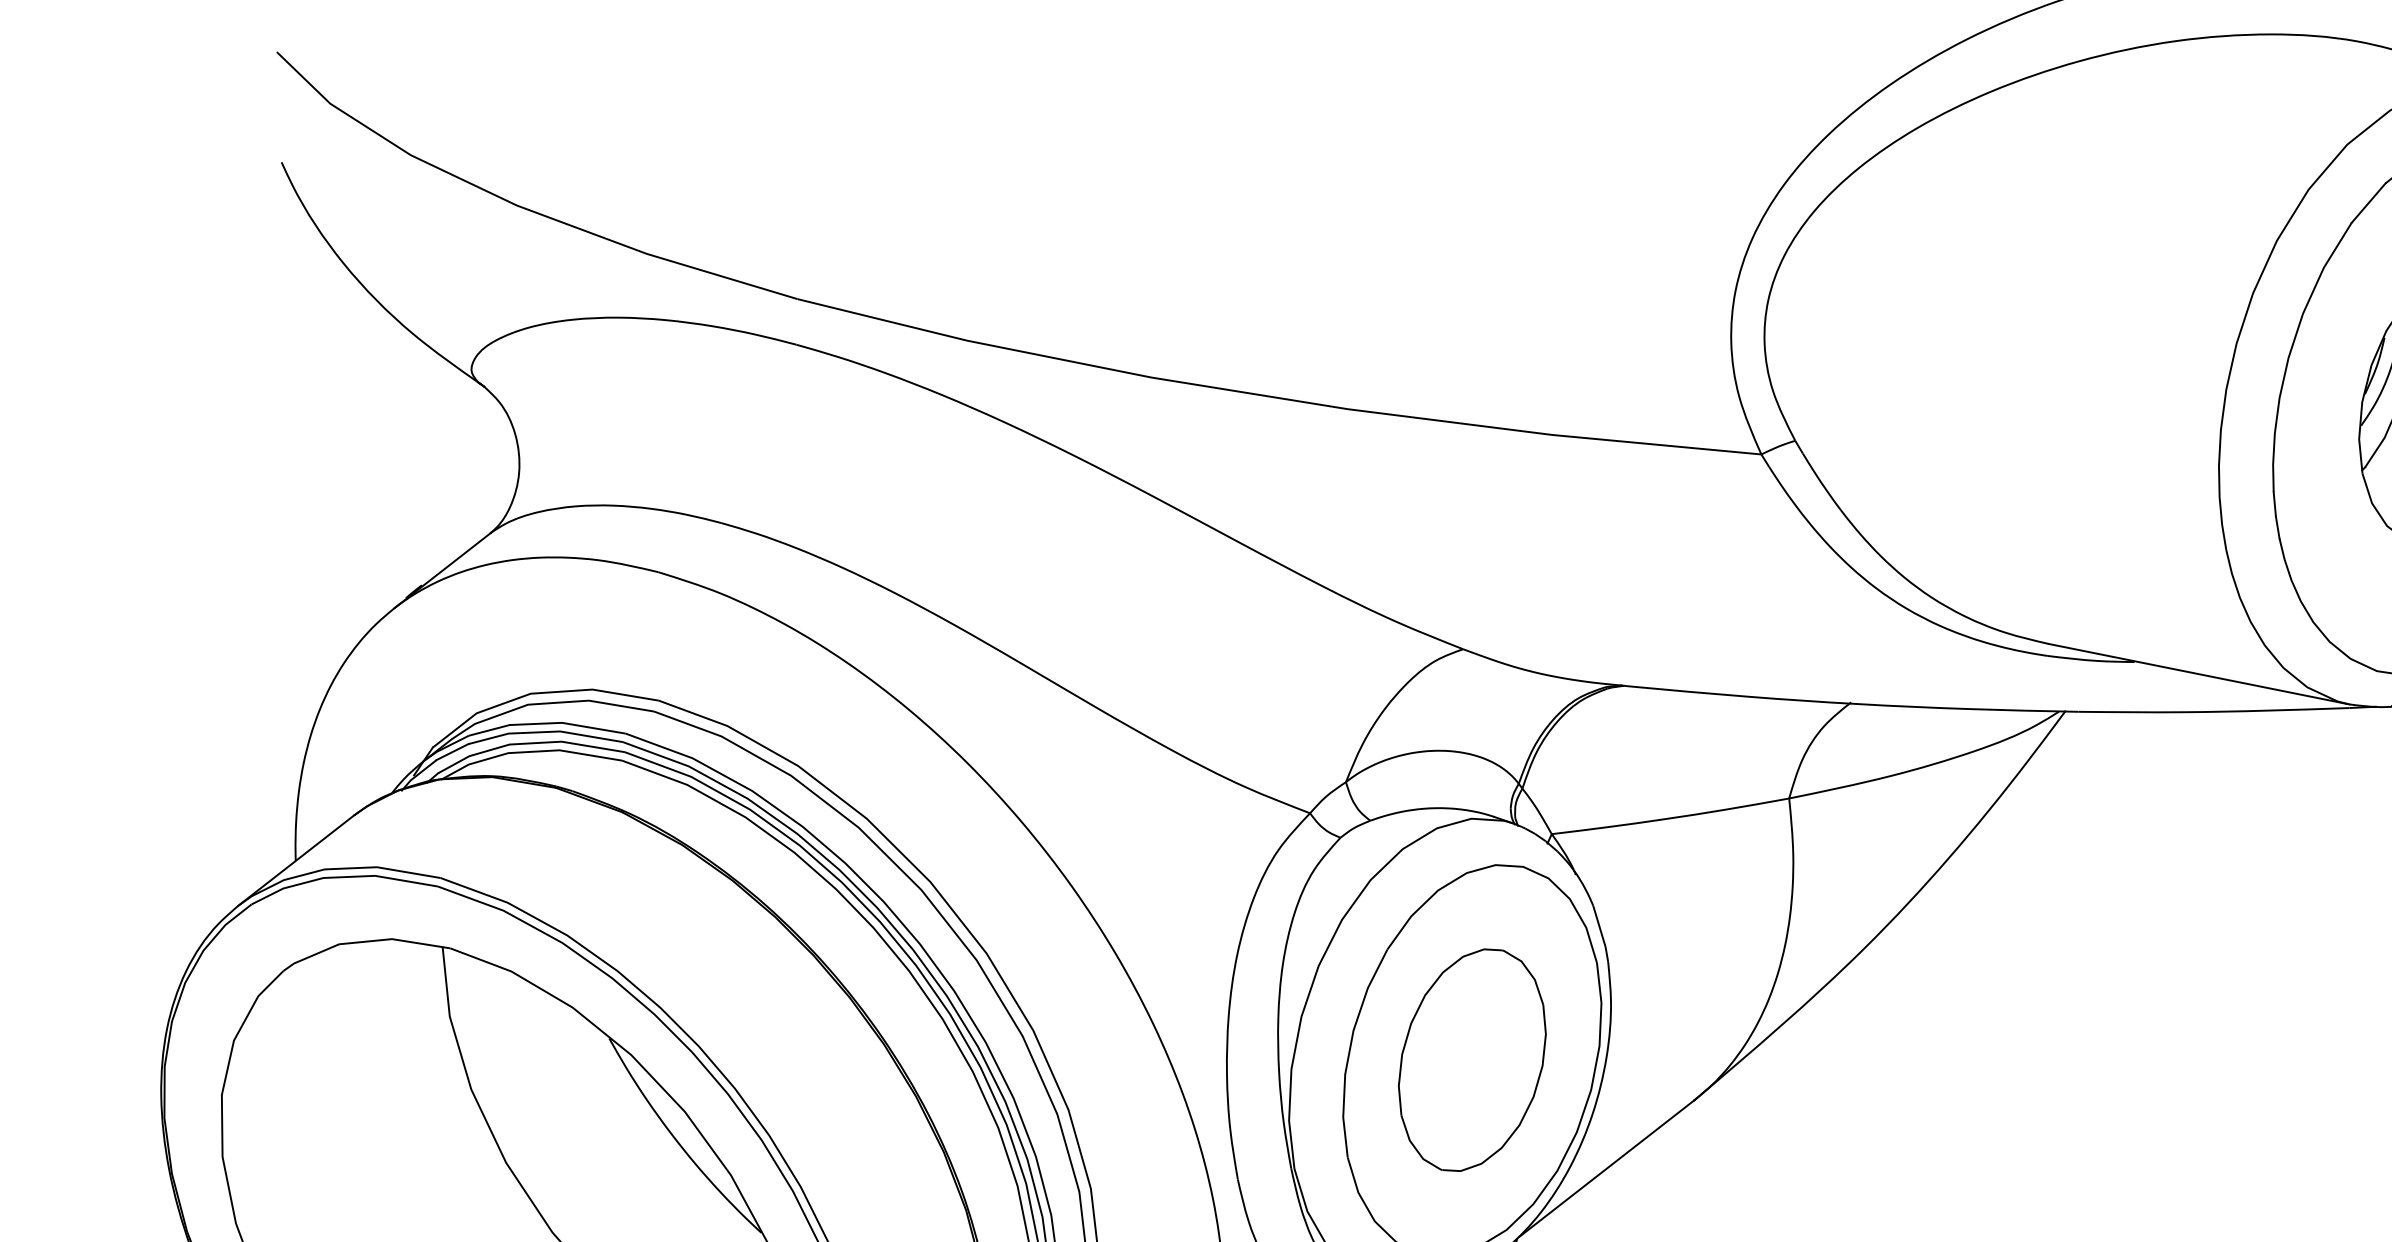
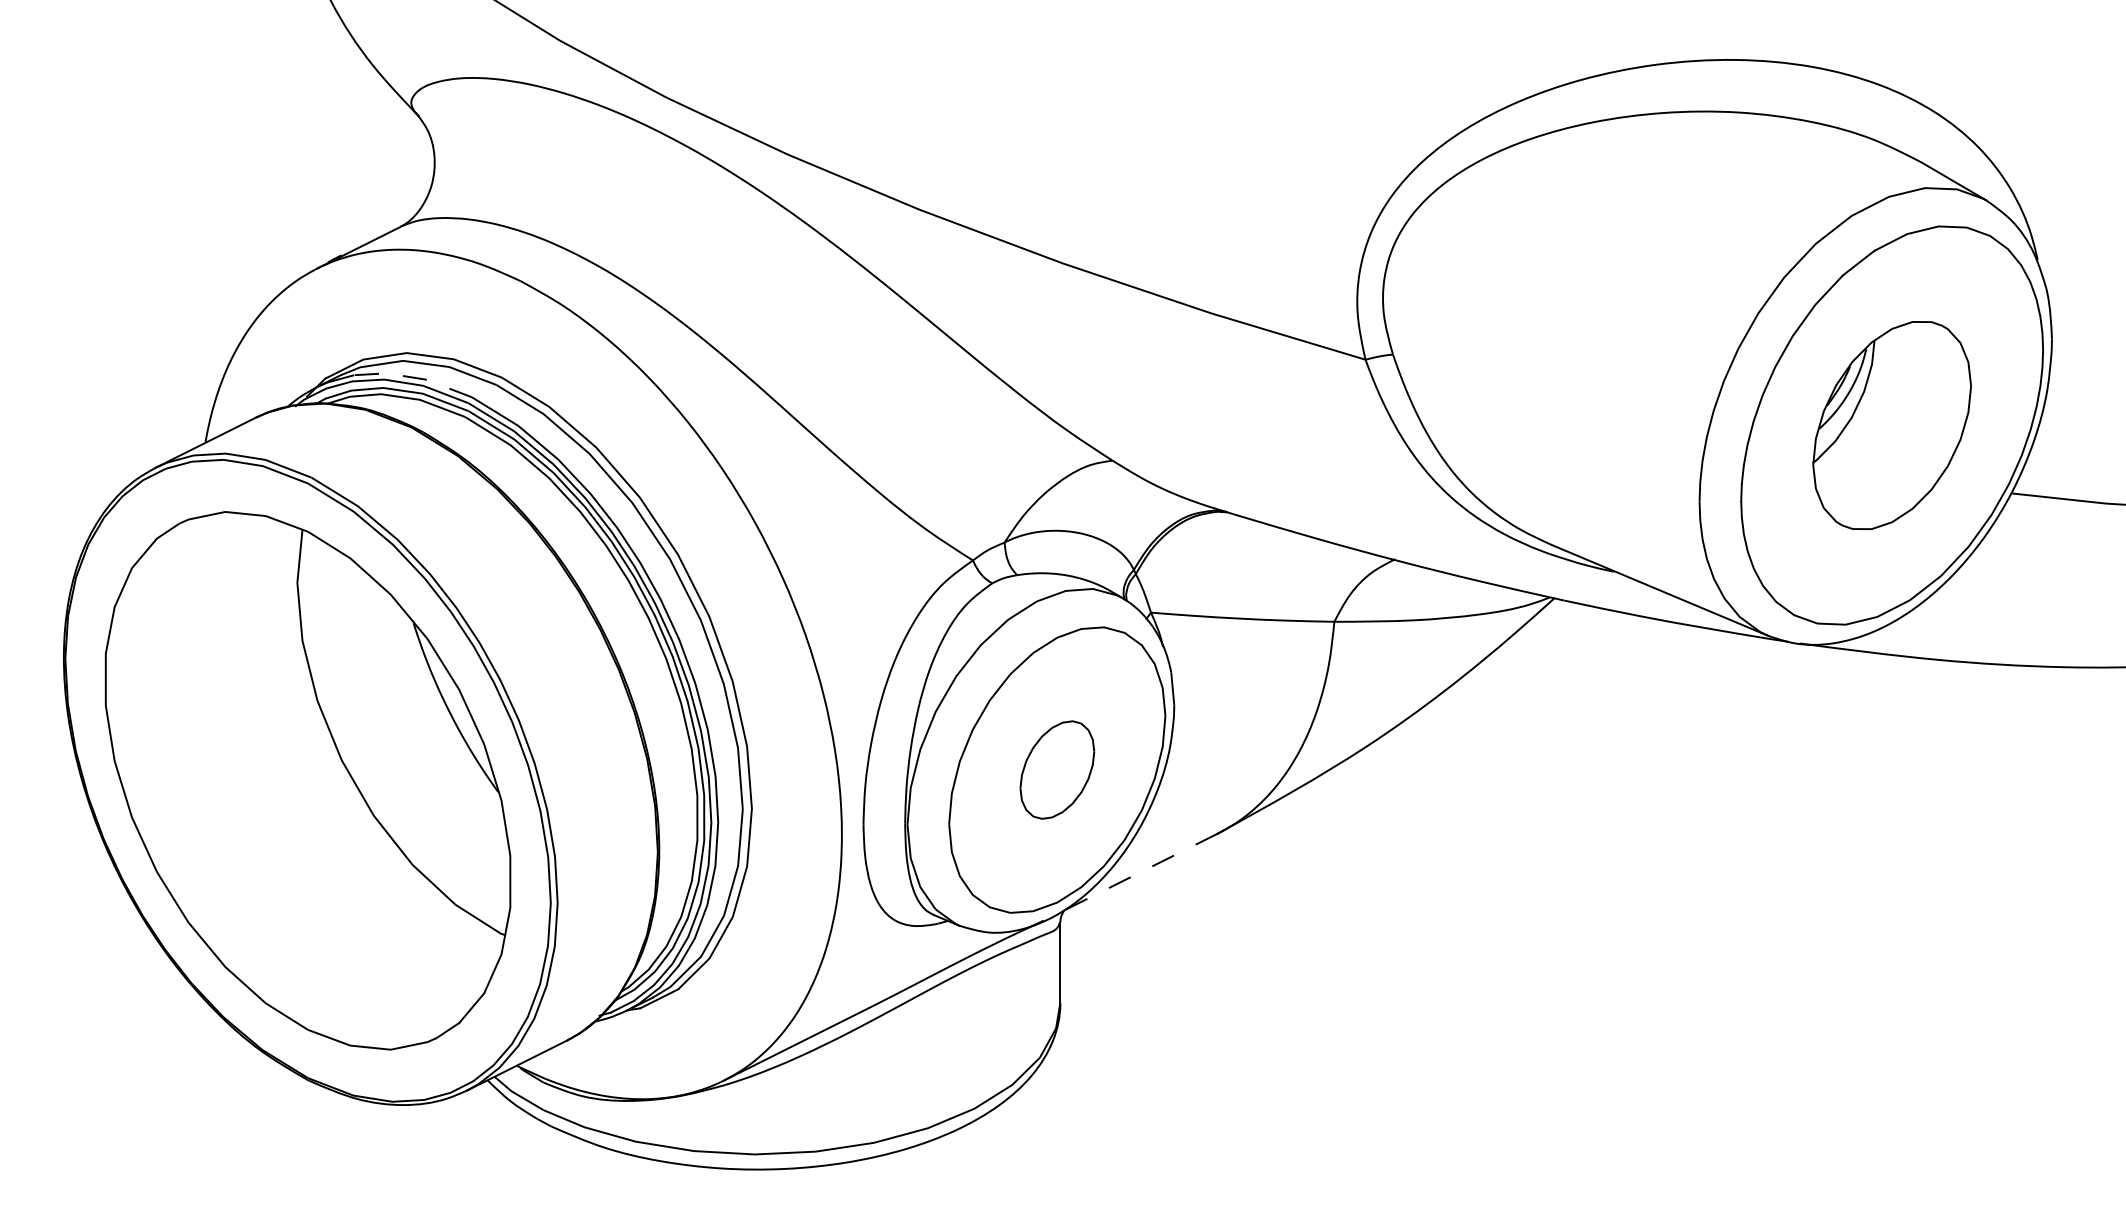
line: (546, 723) -> (414, 377), solid -> dashed
part: (1472, 1059) -> (1057, 769), size x0.6
line: (1606, 1168) -> (1141, 871), solid -> dashed

